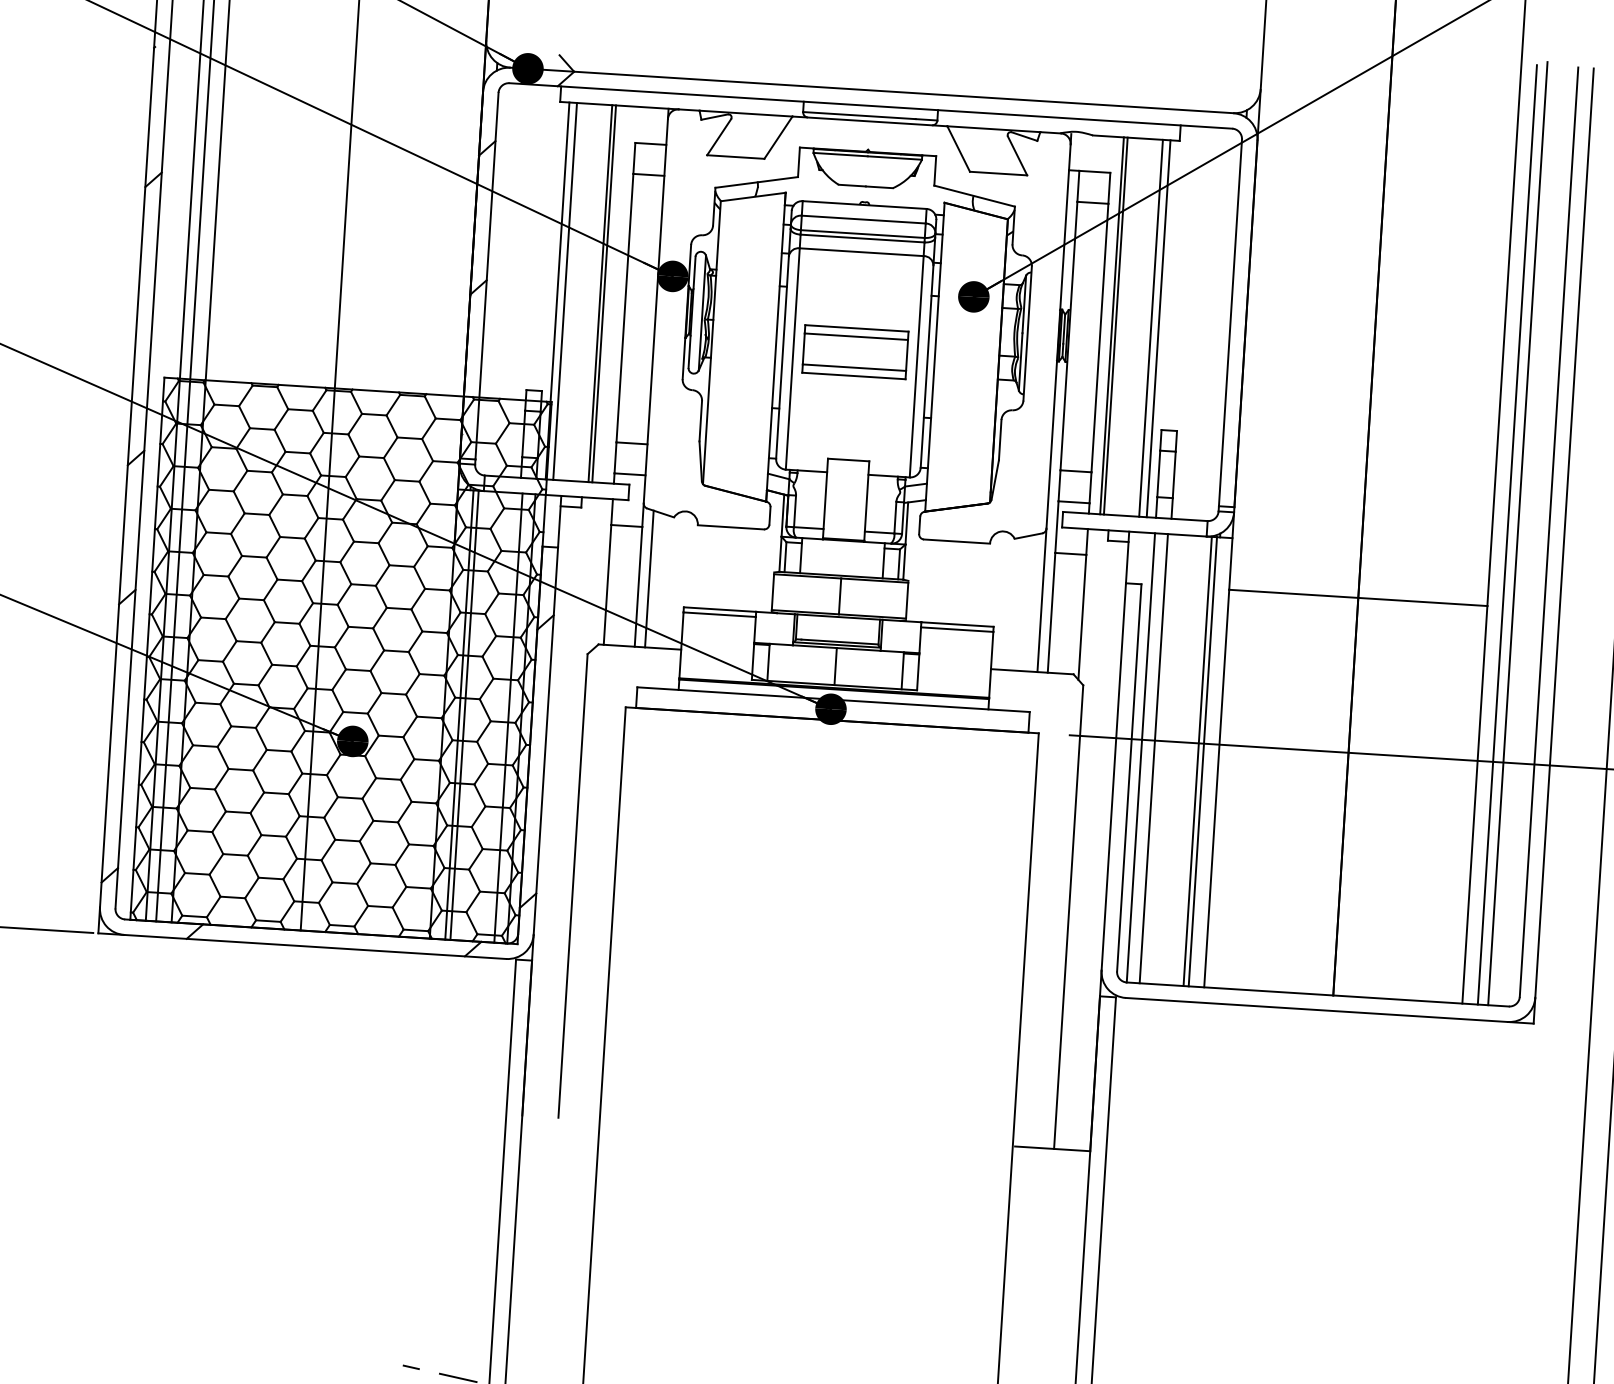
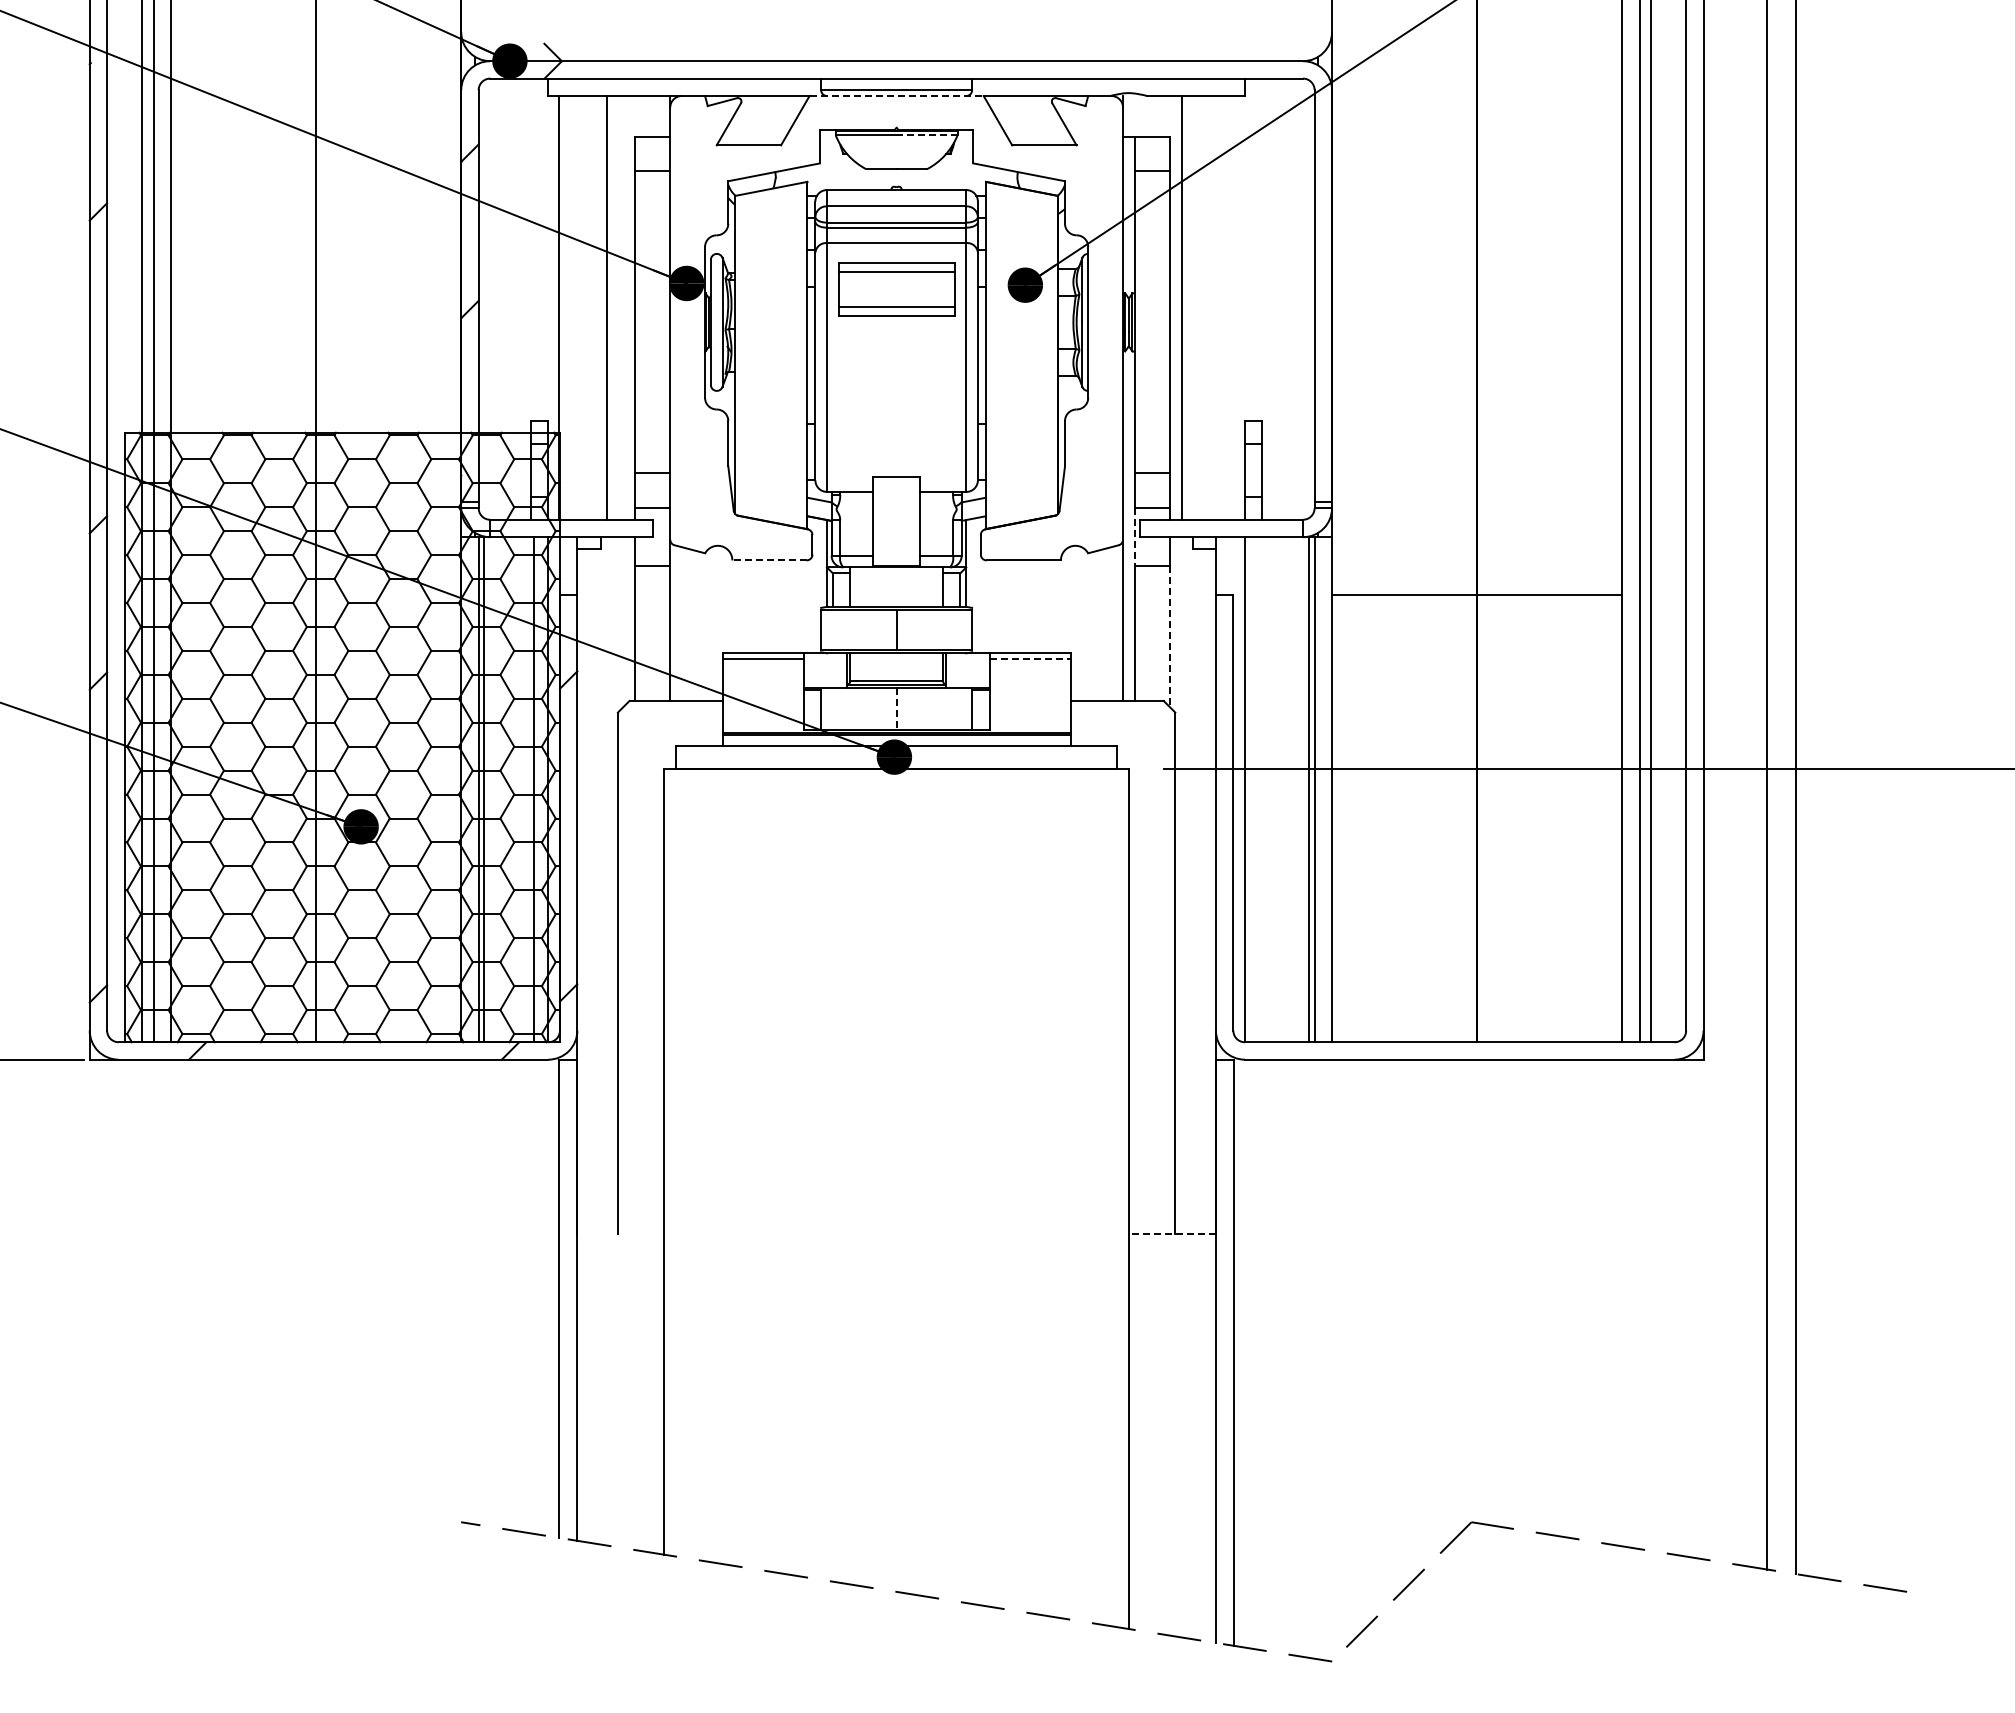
line: (870, 121) -> (897, 96), solid -> dashed
line: (894, 158) -> (926, 135), solid -> dashed
line: (565, 291) -> (567, 307), removed
line: (604, 293) -> (611, 307), removed
line: (1115, 325) -> (1186, 307), removed
line: (1151, 327) -> (1226, 307), removed
line: (1158, 328) -> (1234, 307), removed
part: (855, 352) -> (896, 289), moved
line: (730, 527) -> (769, 560), solid -> dashed
line: (1056, 527) -> (1134, 537), solid -> dashed
line: (649, 578) -> (681, 623), removed
line: (1082, 617) -> (1169, 636), solid -> dashed
line: (957, 630) -> (1030, 659), solid -> dashed
line: (835, 666) -> (896, 708), solid -> dashed
line: (1153, 758) -> (1259, 789), removed
line: (1052, 1148) -> (1173, 1233), solid -> dashed

